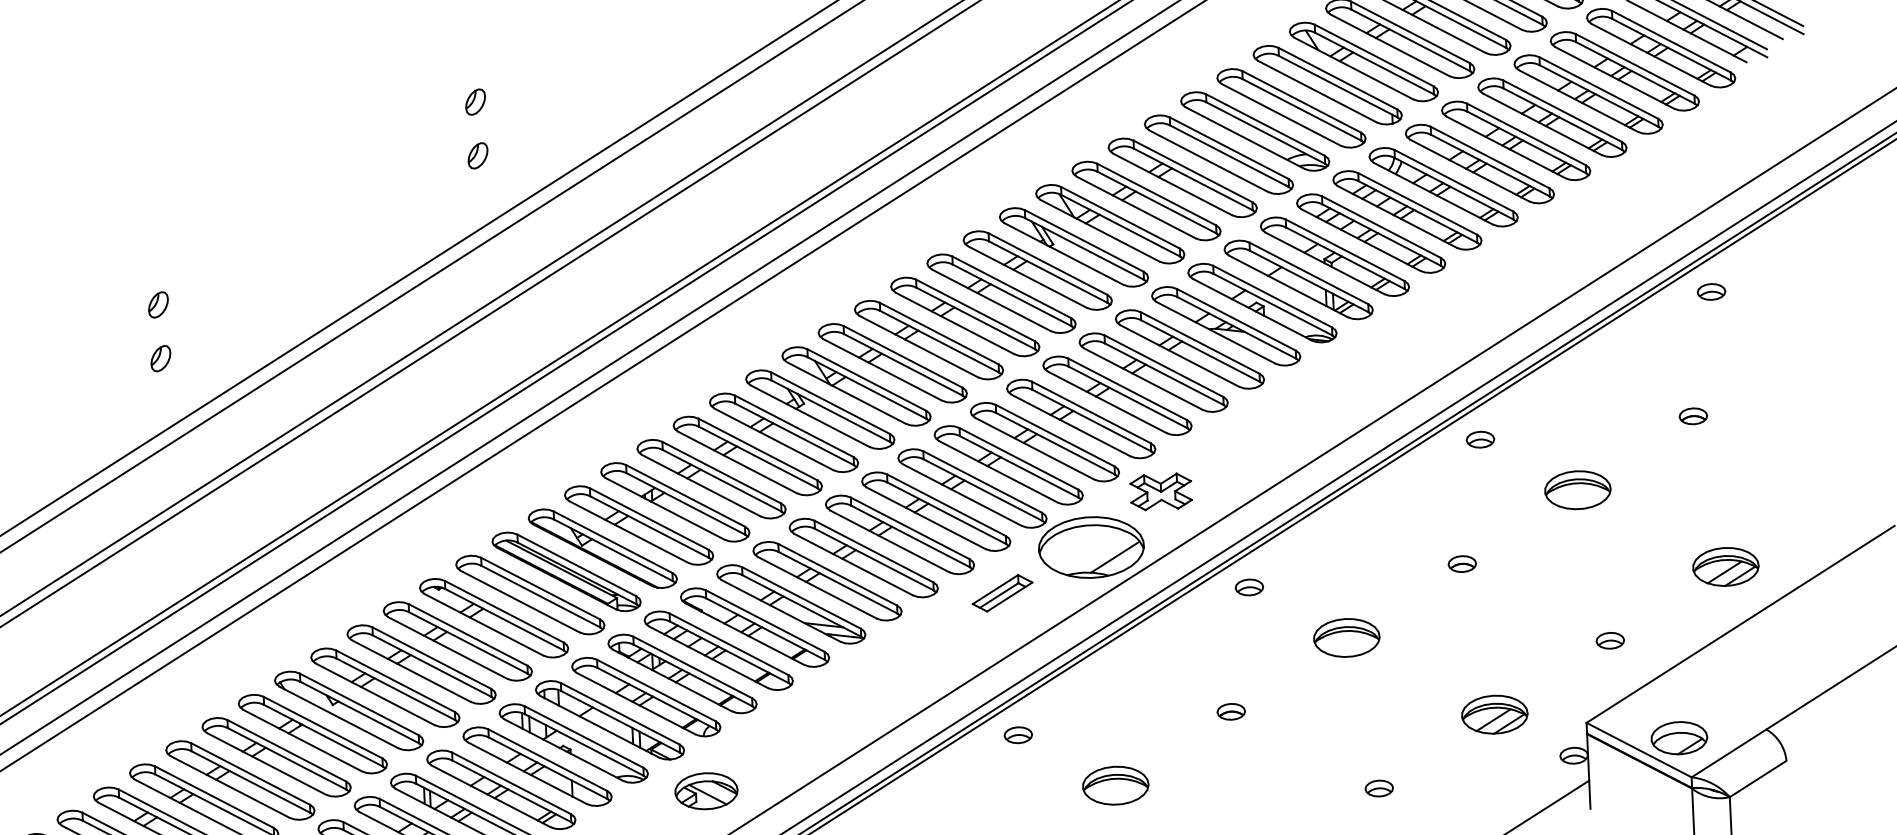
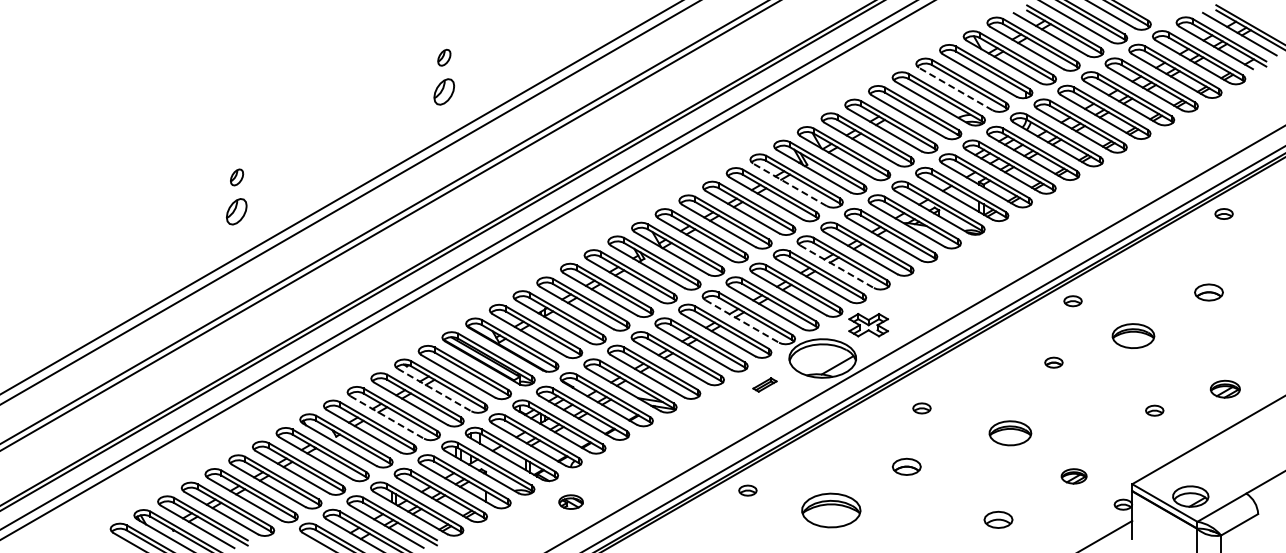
line: (1280, 115) -> (955, 89), solid -> dashed
part: (478, 155) -> (444, 91), size x1.6
line: (1026, 276) -> (789, 184), solid -> dashed
part: (161, 358) -> (237, 211), size x1.6
line: (1108, 401) -> (837, 266), solid -> dashed
part: (1692, 416) -> (1208, 292), size x1.6
line: (962, 495) -> (742, 321), solid -> dashed
part: (1461, 563) -> (1053, 362), moved
part: (1726, 567) -> (1225, 389), size x0.7
part: (1248, 587) -> (921, 408), moved
part: (1001, 592) -> (764, 384), size x0.6
line: (483, 625) -> (434, 390), solid -> dashed
part: (1346, 638) -> (1010, 433), moved
part: (1609, 640) -> (1154, 410), moved
line: (411, 671) -> (387, 417), solid -> dashed
part: (1230, 711) -> (906, 466), size x1.6
part: (1493, 714) -> (1073, 476), size x0.6
part: (1017, 735) -> (747, 490), moved
part: (1116, 785) -> (831, 510), size x1.4
part: (1378, 787) -> (998, 519), size x1.6
part: (705, 790) -> (570, 501), size x0.6

